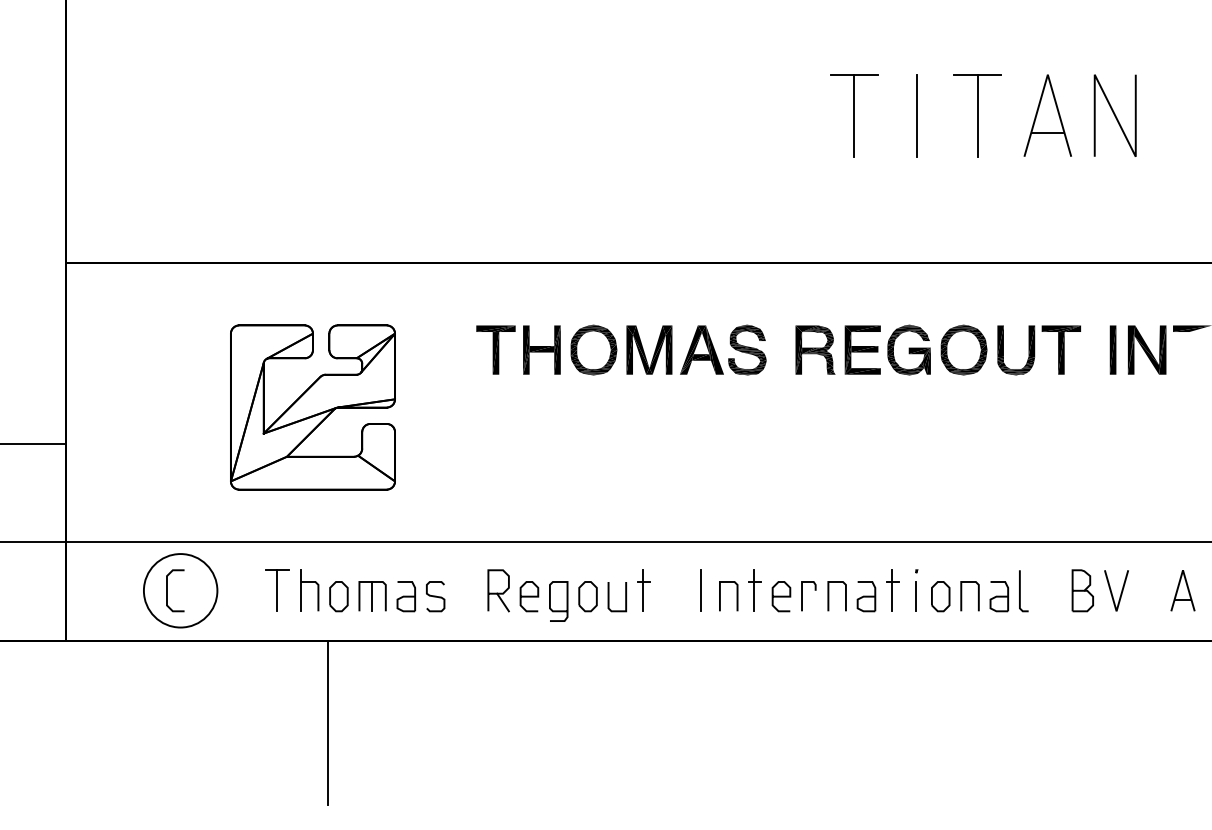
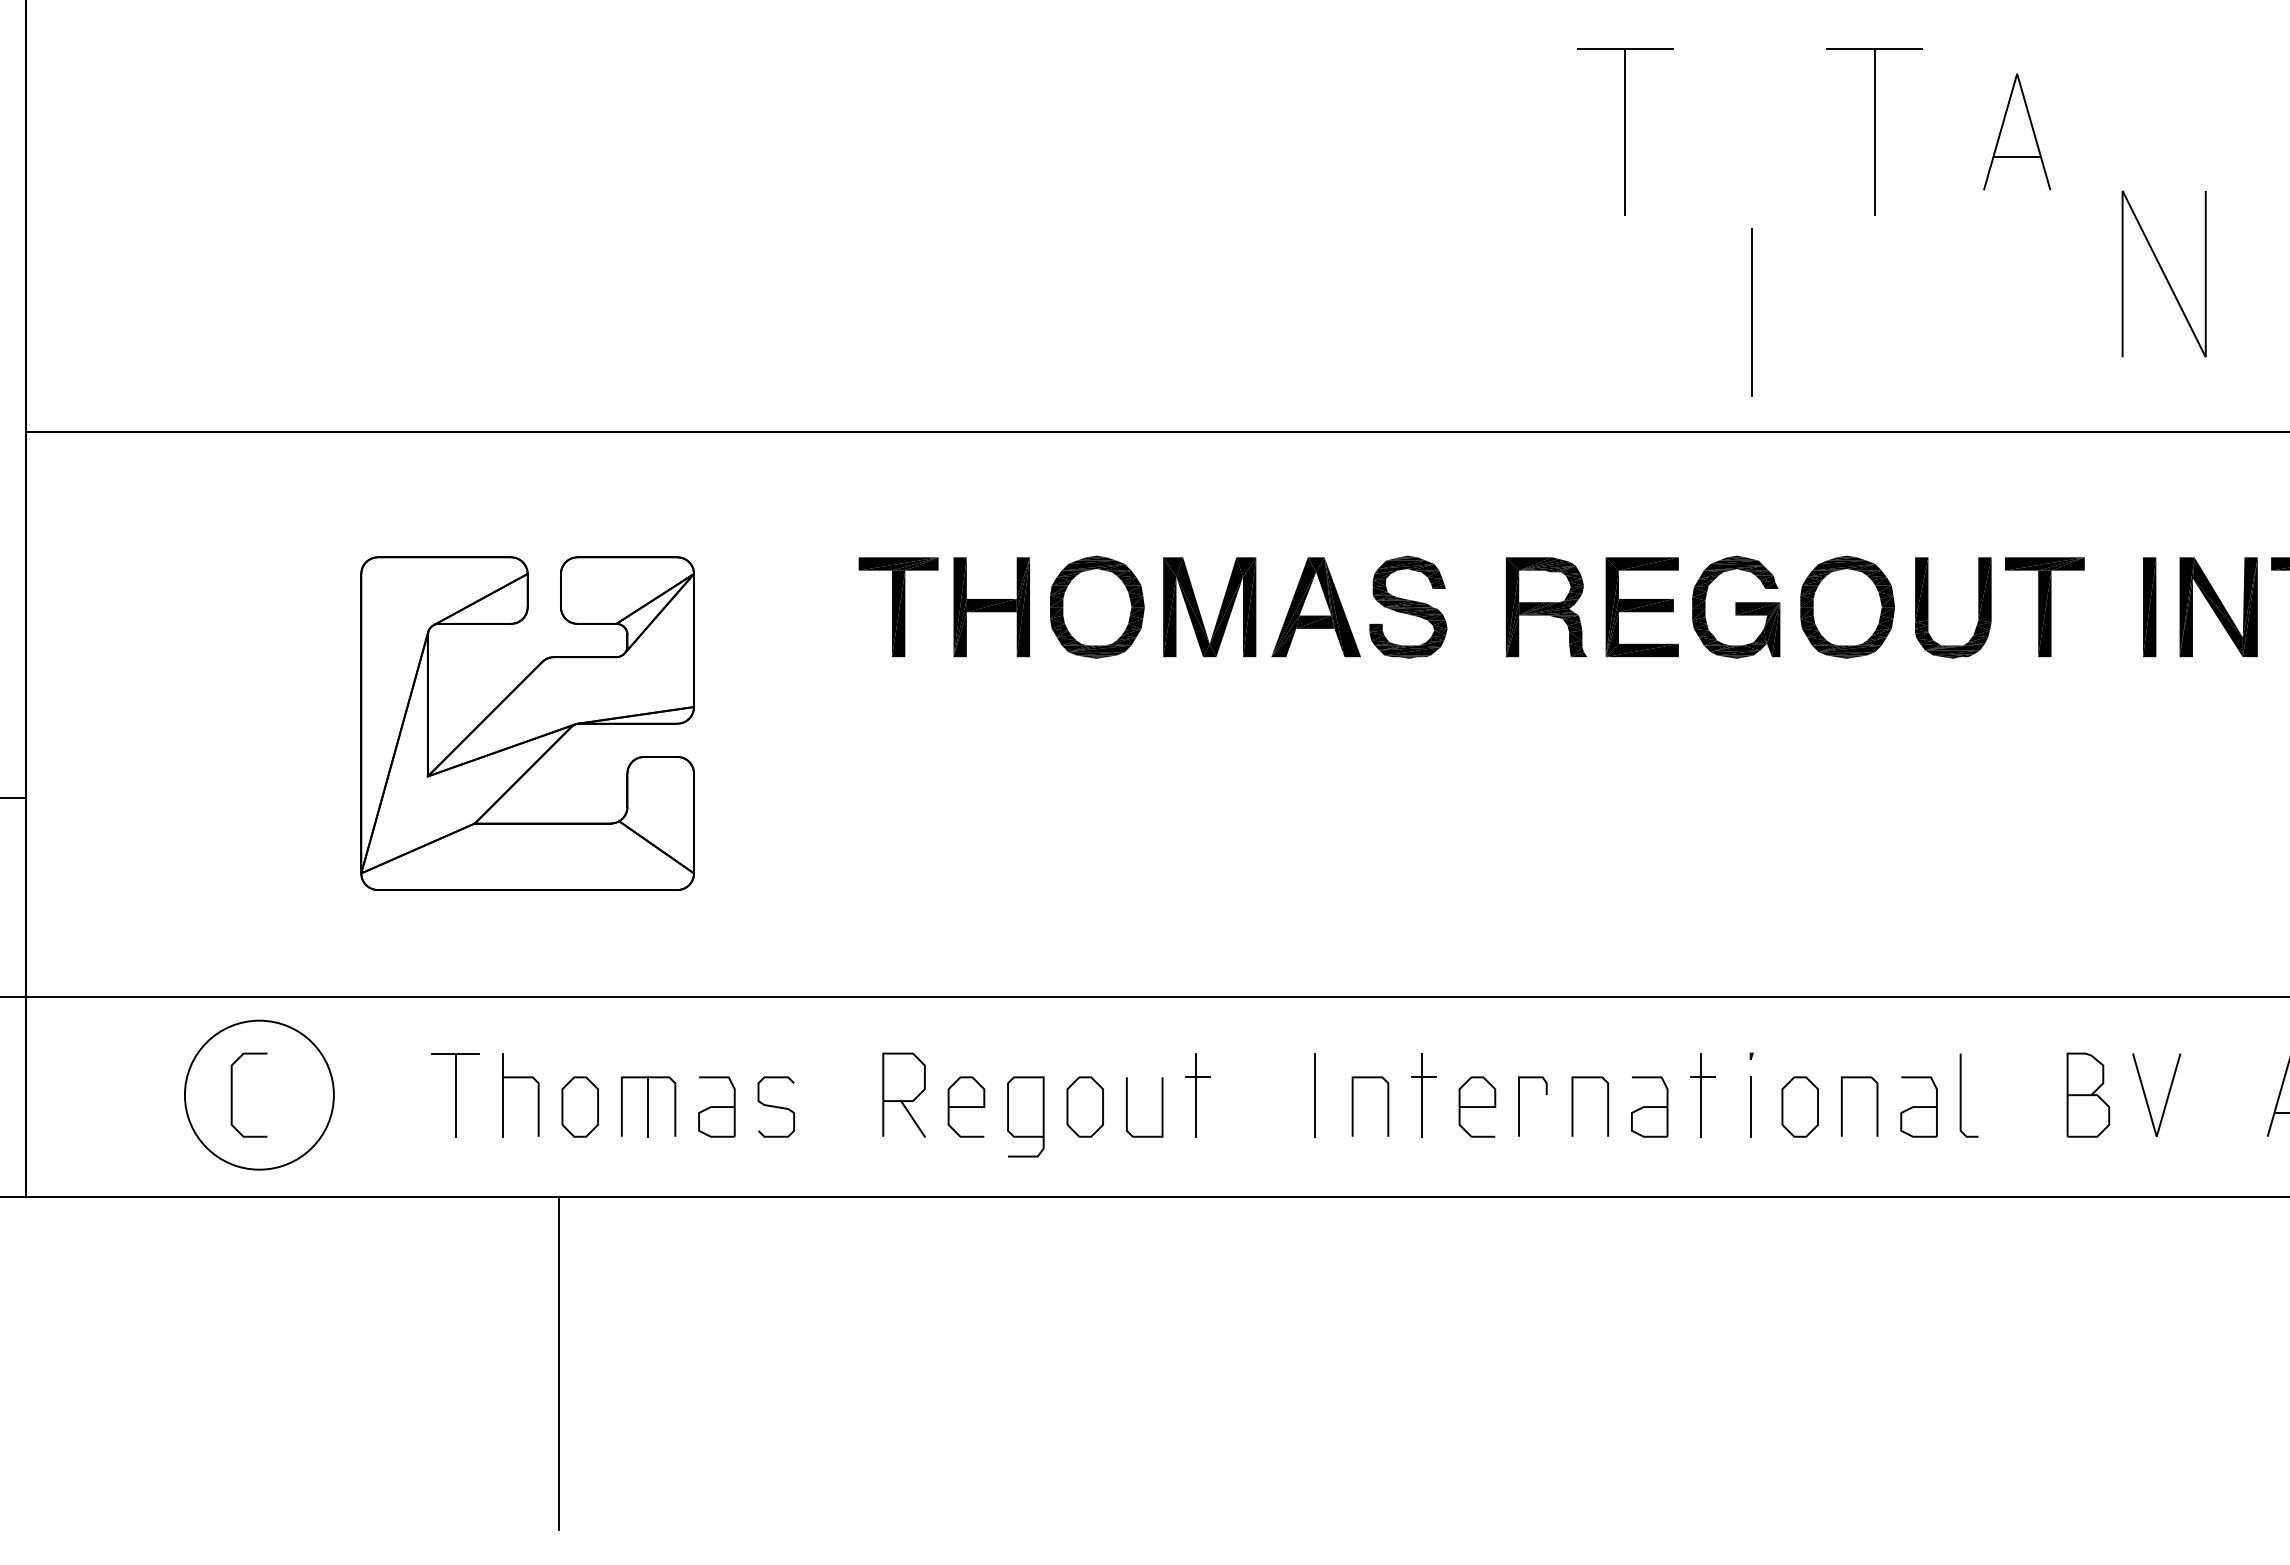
line: (916, 115) -> (1751, 312), moved
part: (1047, 115) -> (2016, 131), size x0.7
line: (1114, 115) -> (2162, 273), moved

